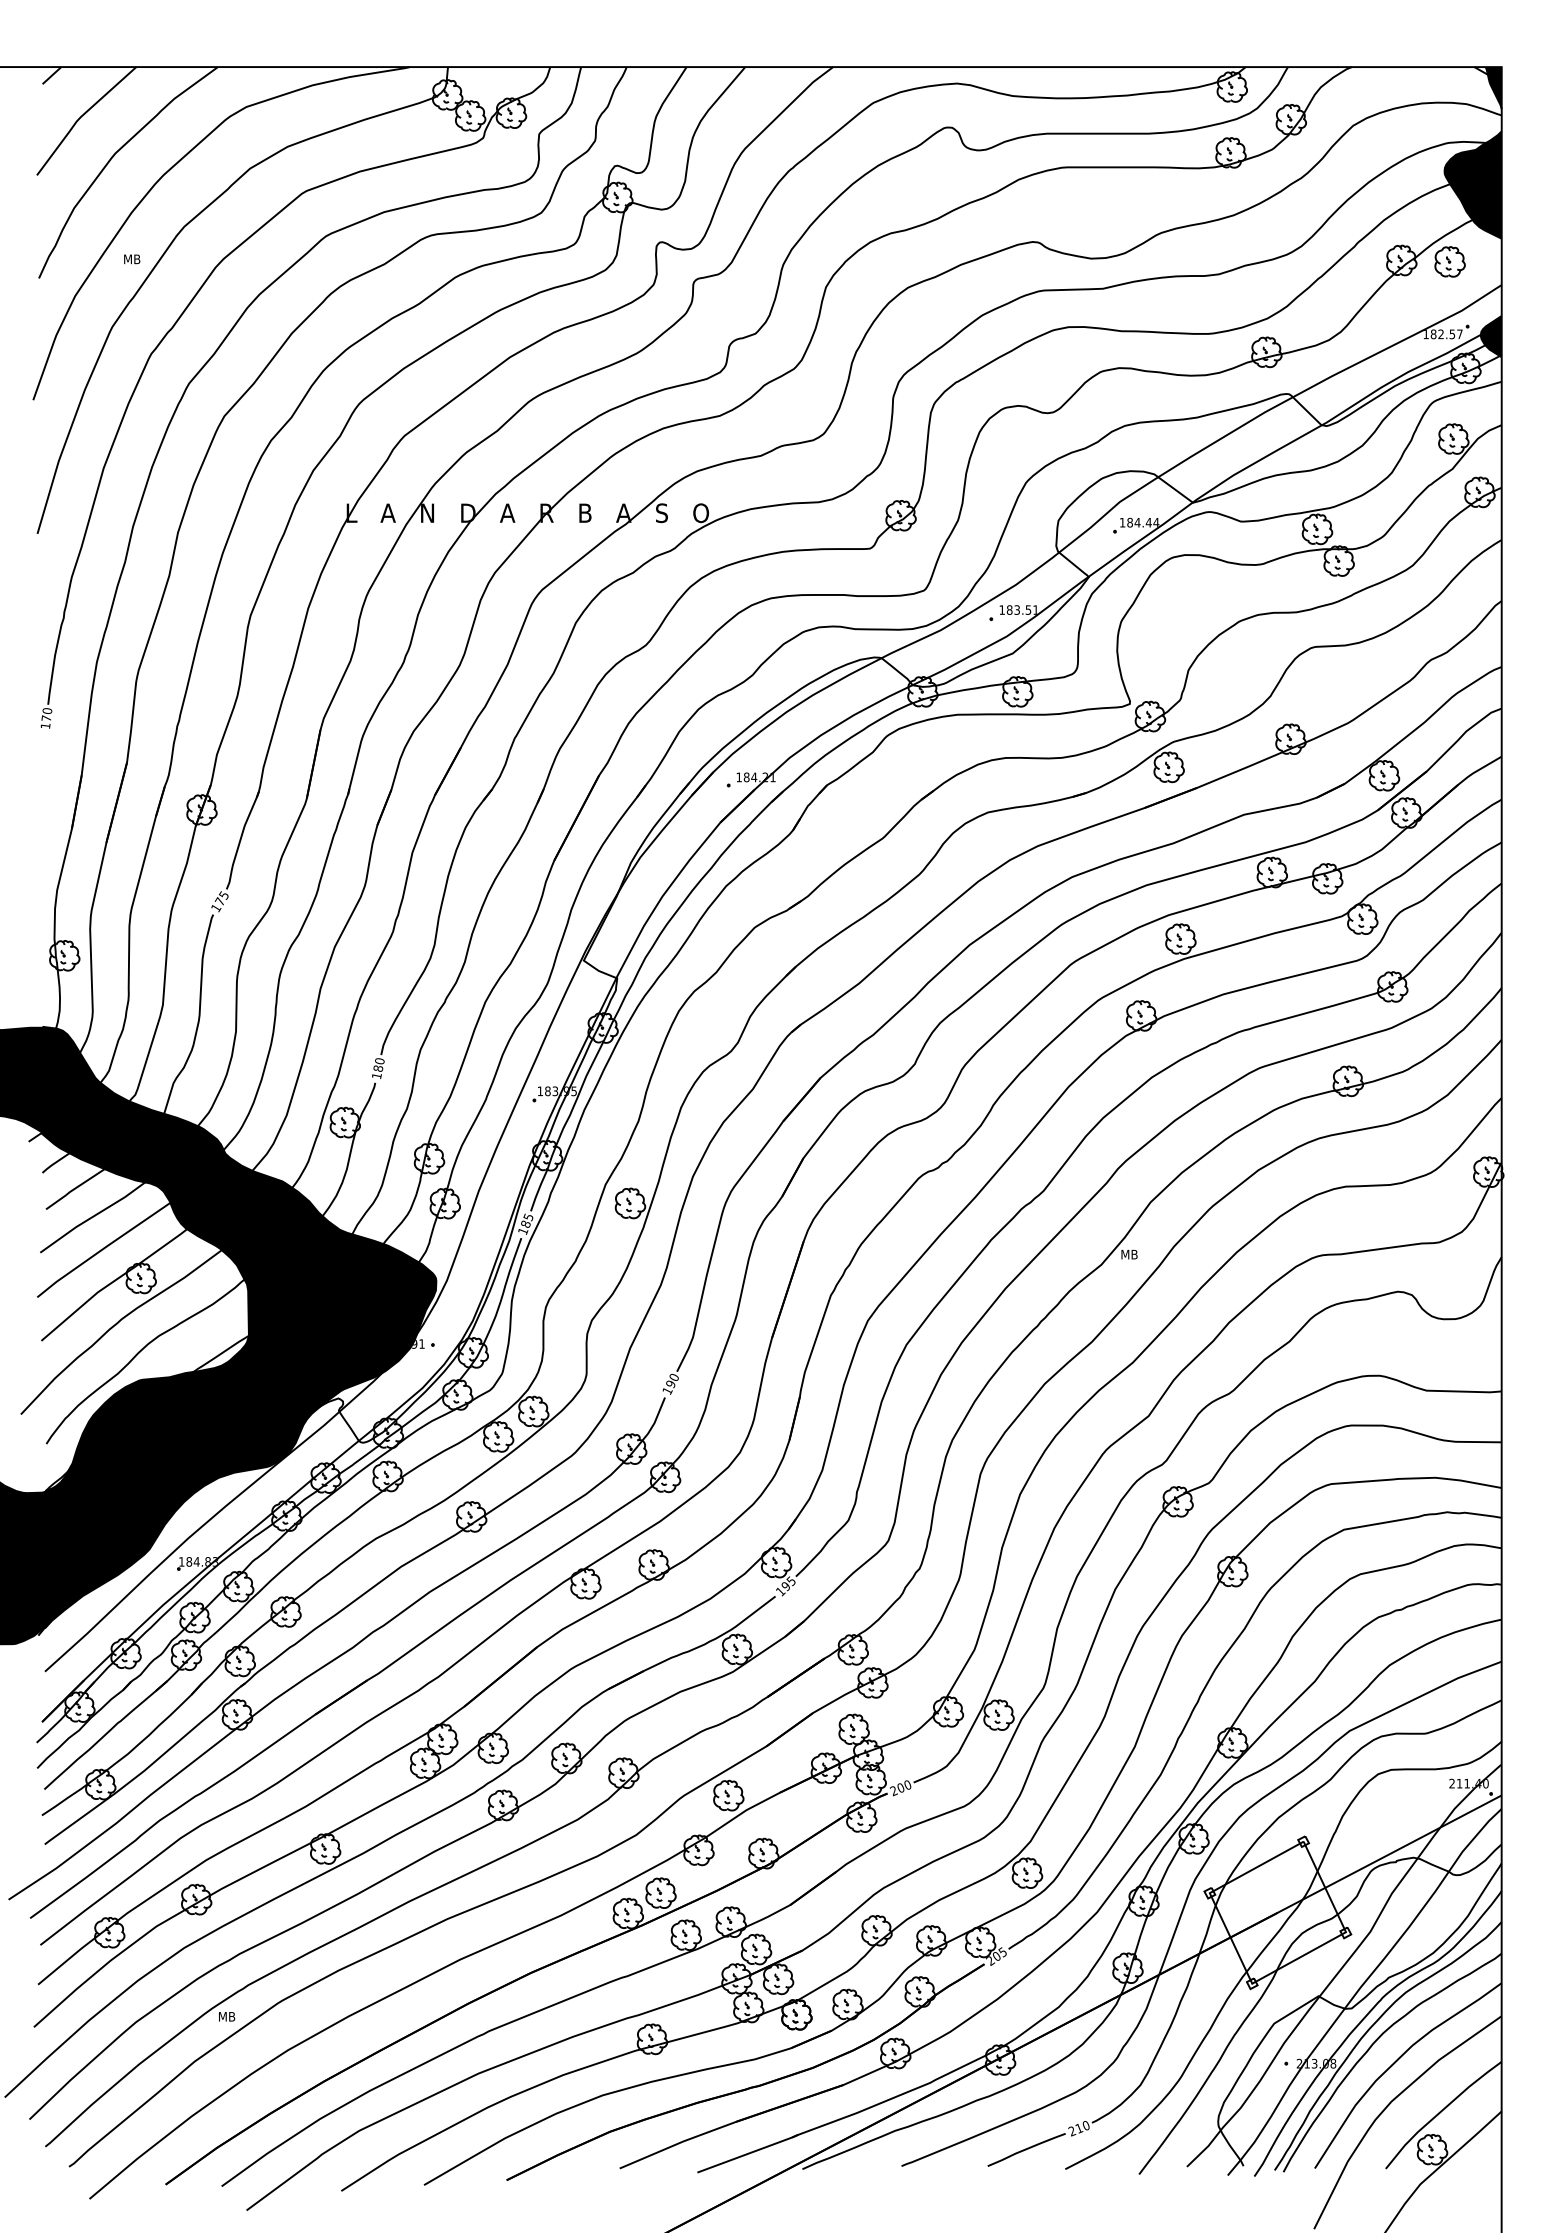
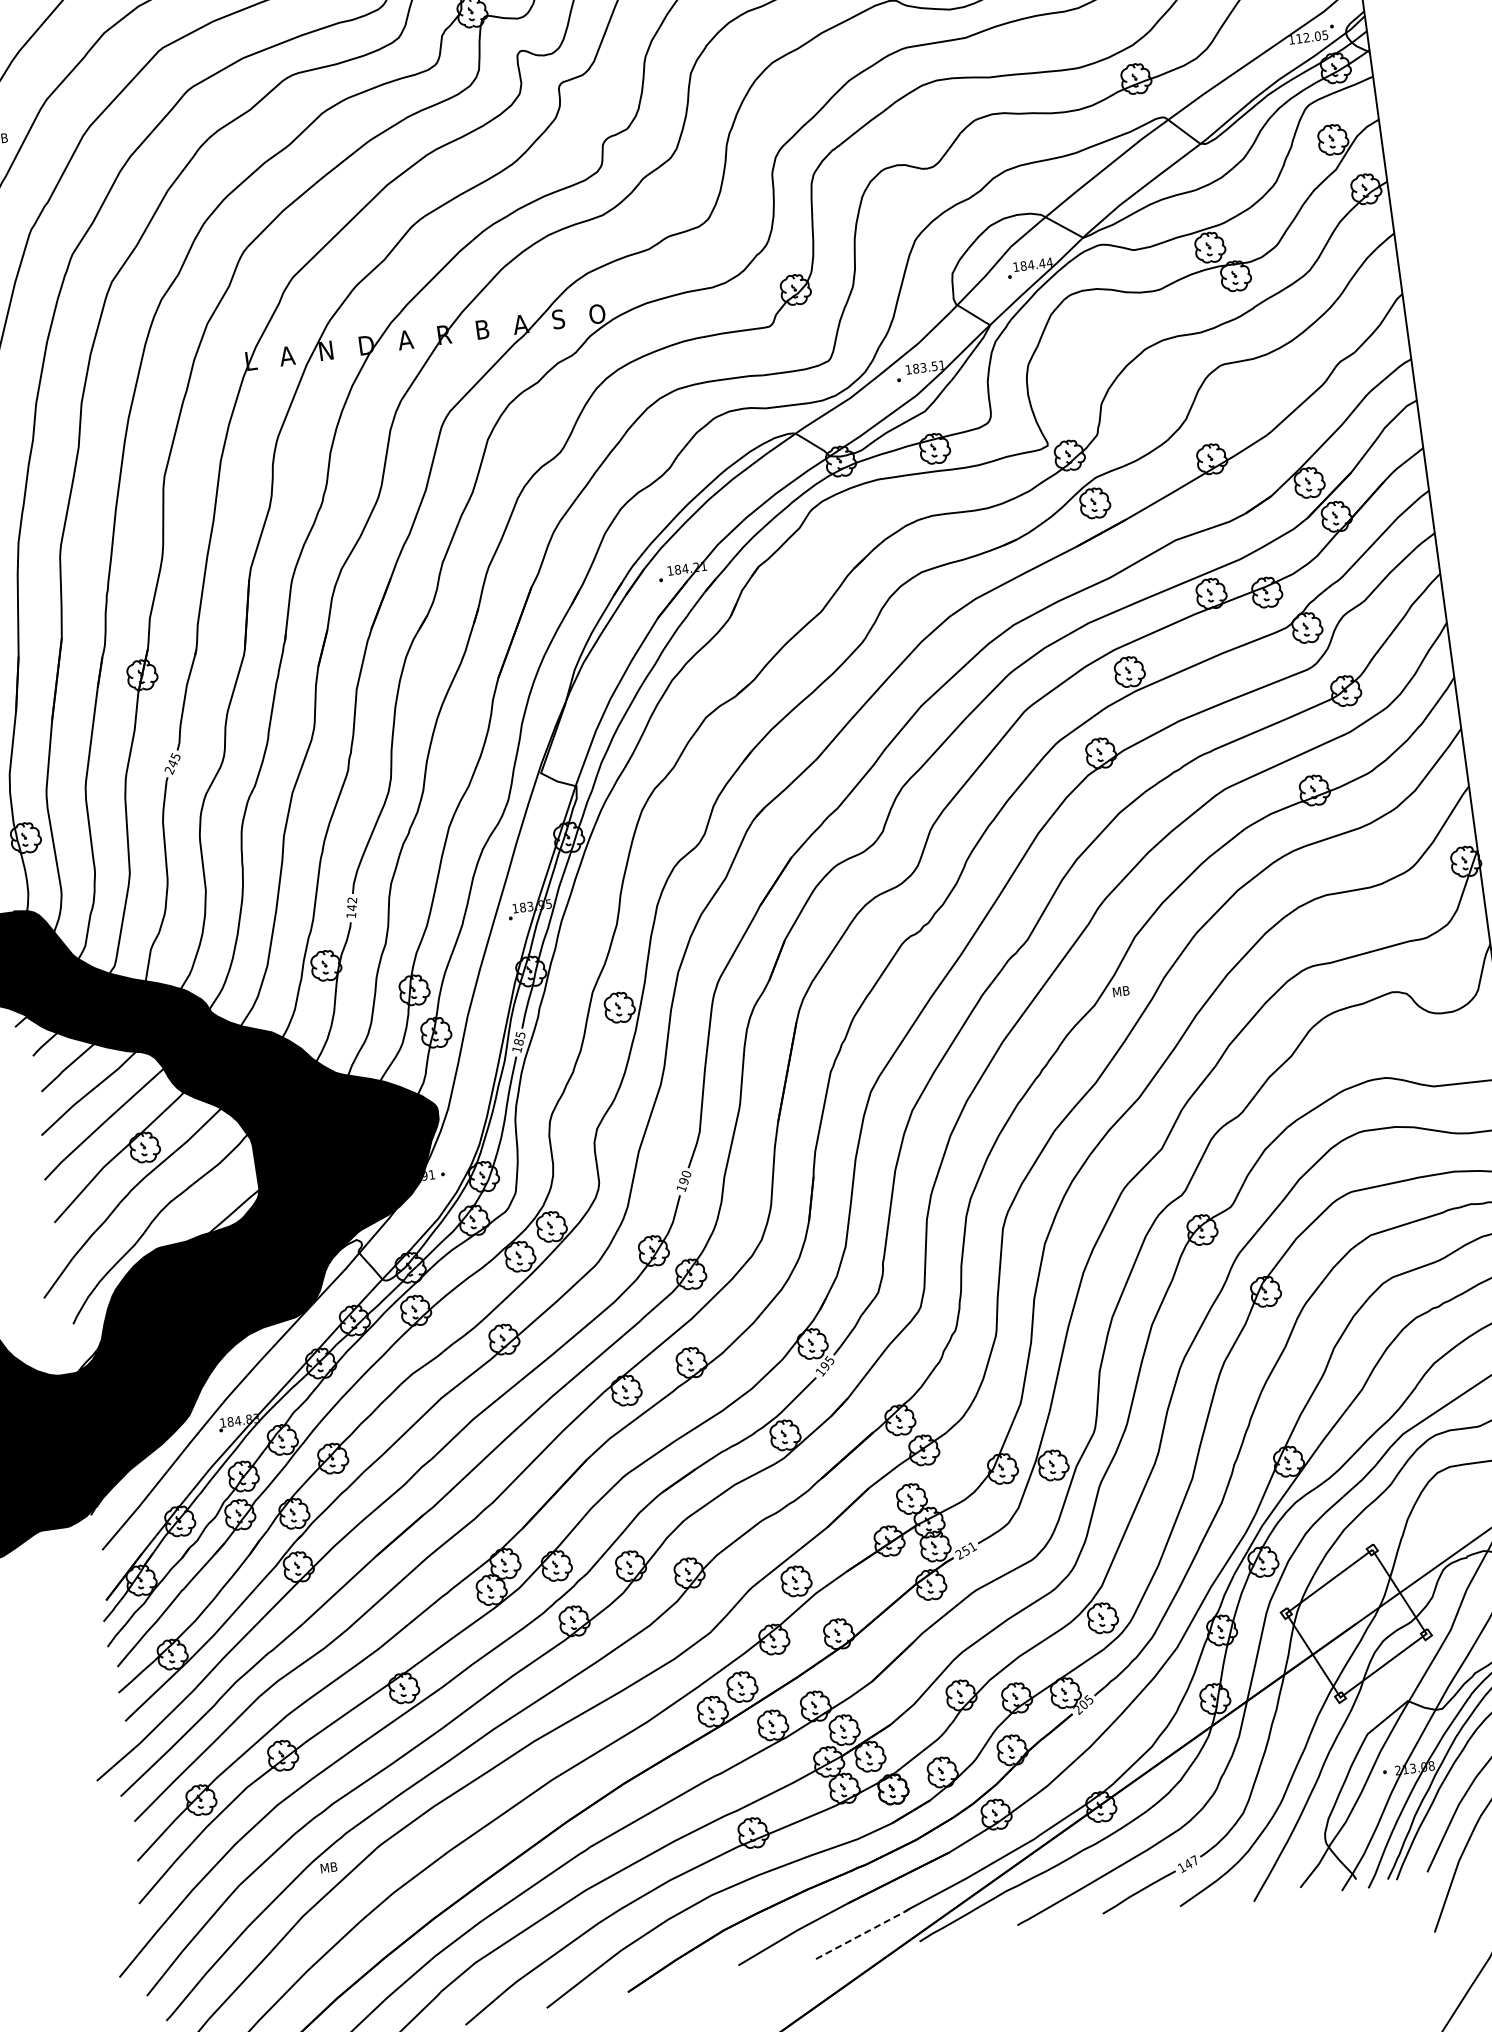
text: (1446, 334) -> (1312, 37), 182.57 -> 112.05
fill: (1490, 336) -> (1355, 33), removed
text: (217, 904) -> (170, 766), 175 -> 245
text: (378, 1065) -> (351, 904), 180 -> 142
text: (904, 1786) -> (969, 1548), 200 -> 251
text: (1078, 2128) -> (1187, 1864), 210 -> 147
line: (748, 2153) -> (864, 1933), solid -> dashed

